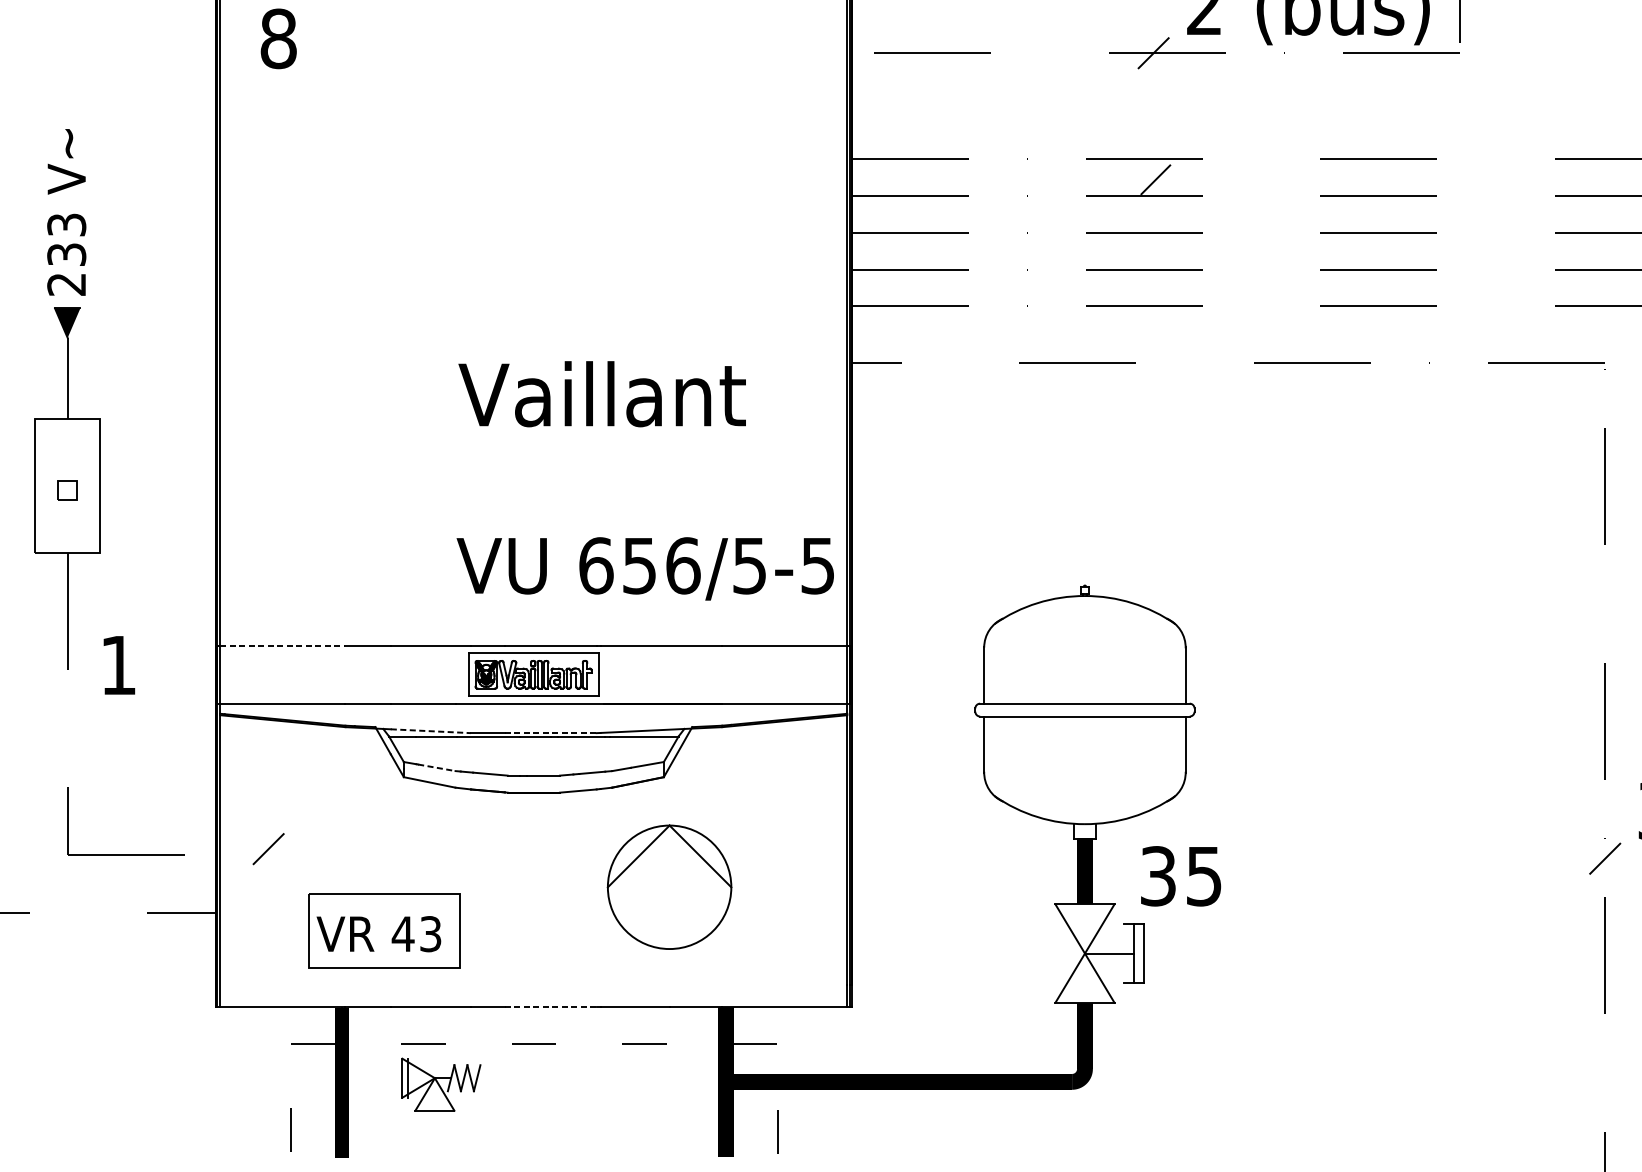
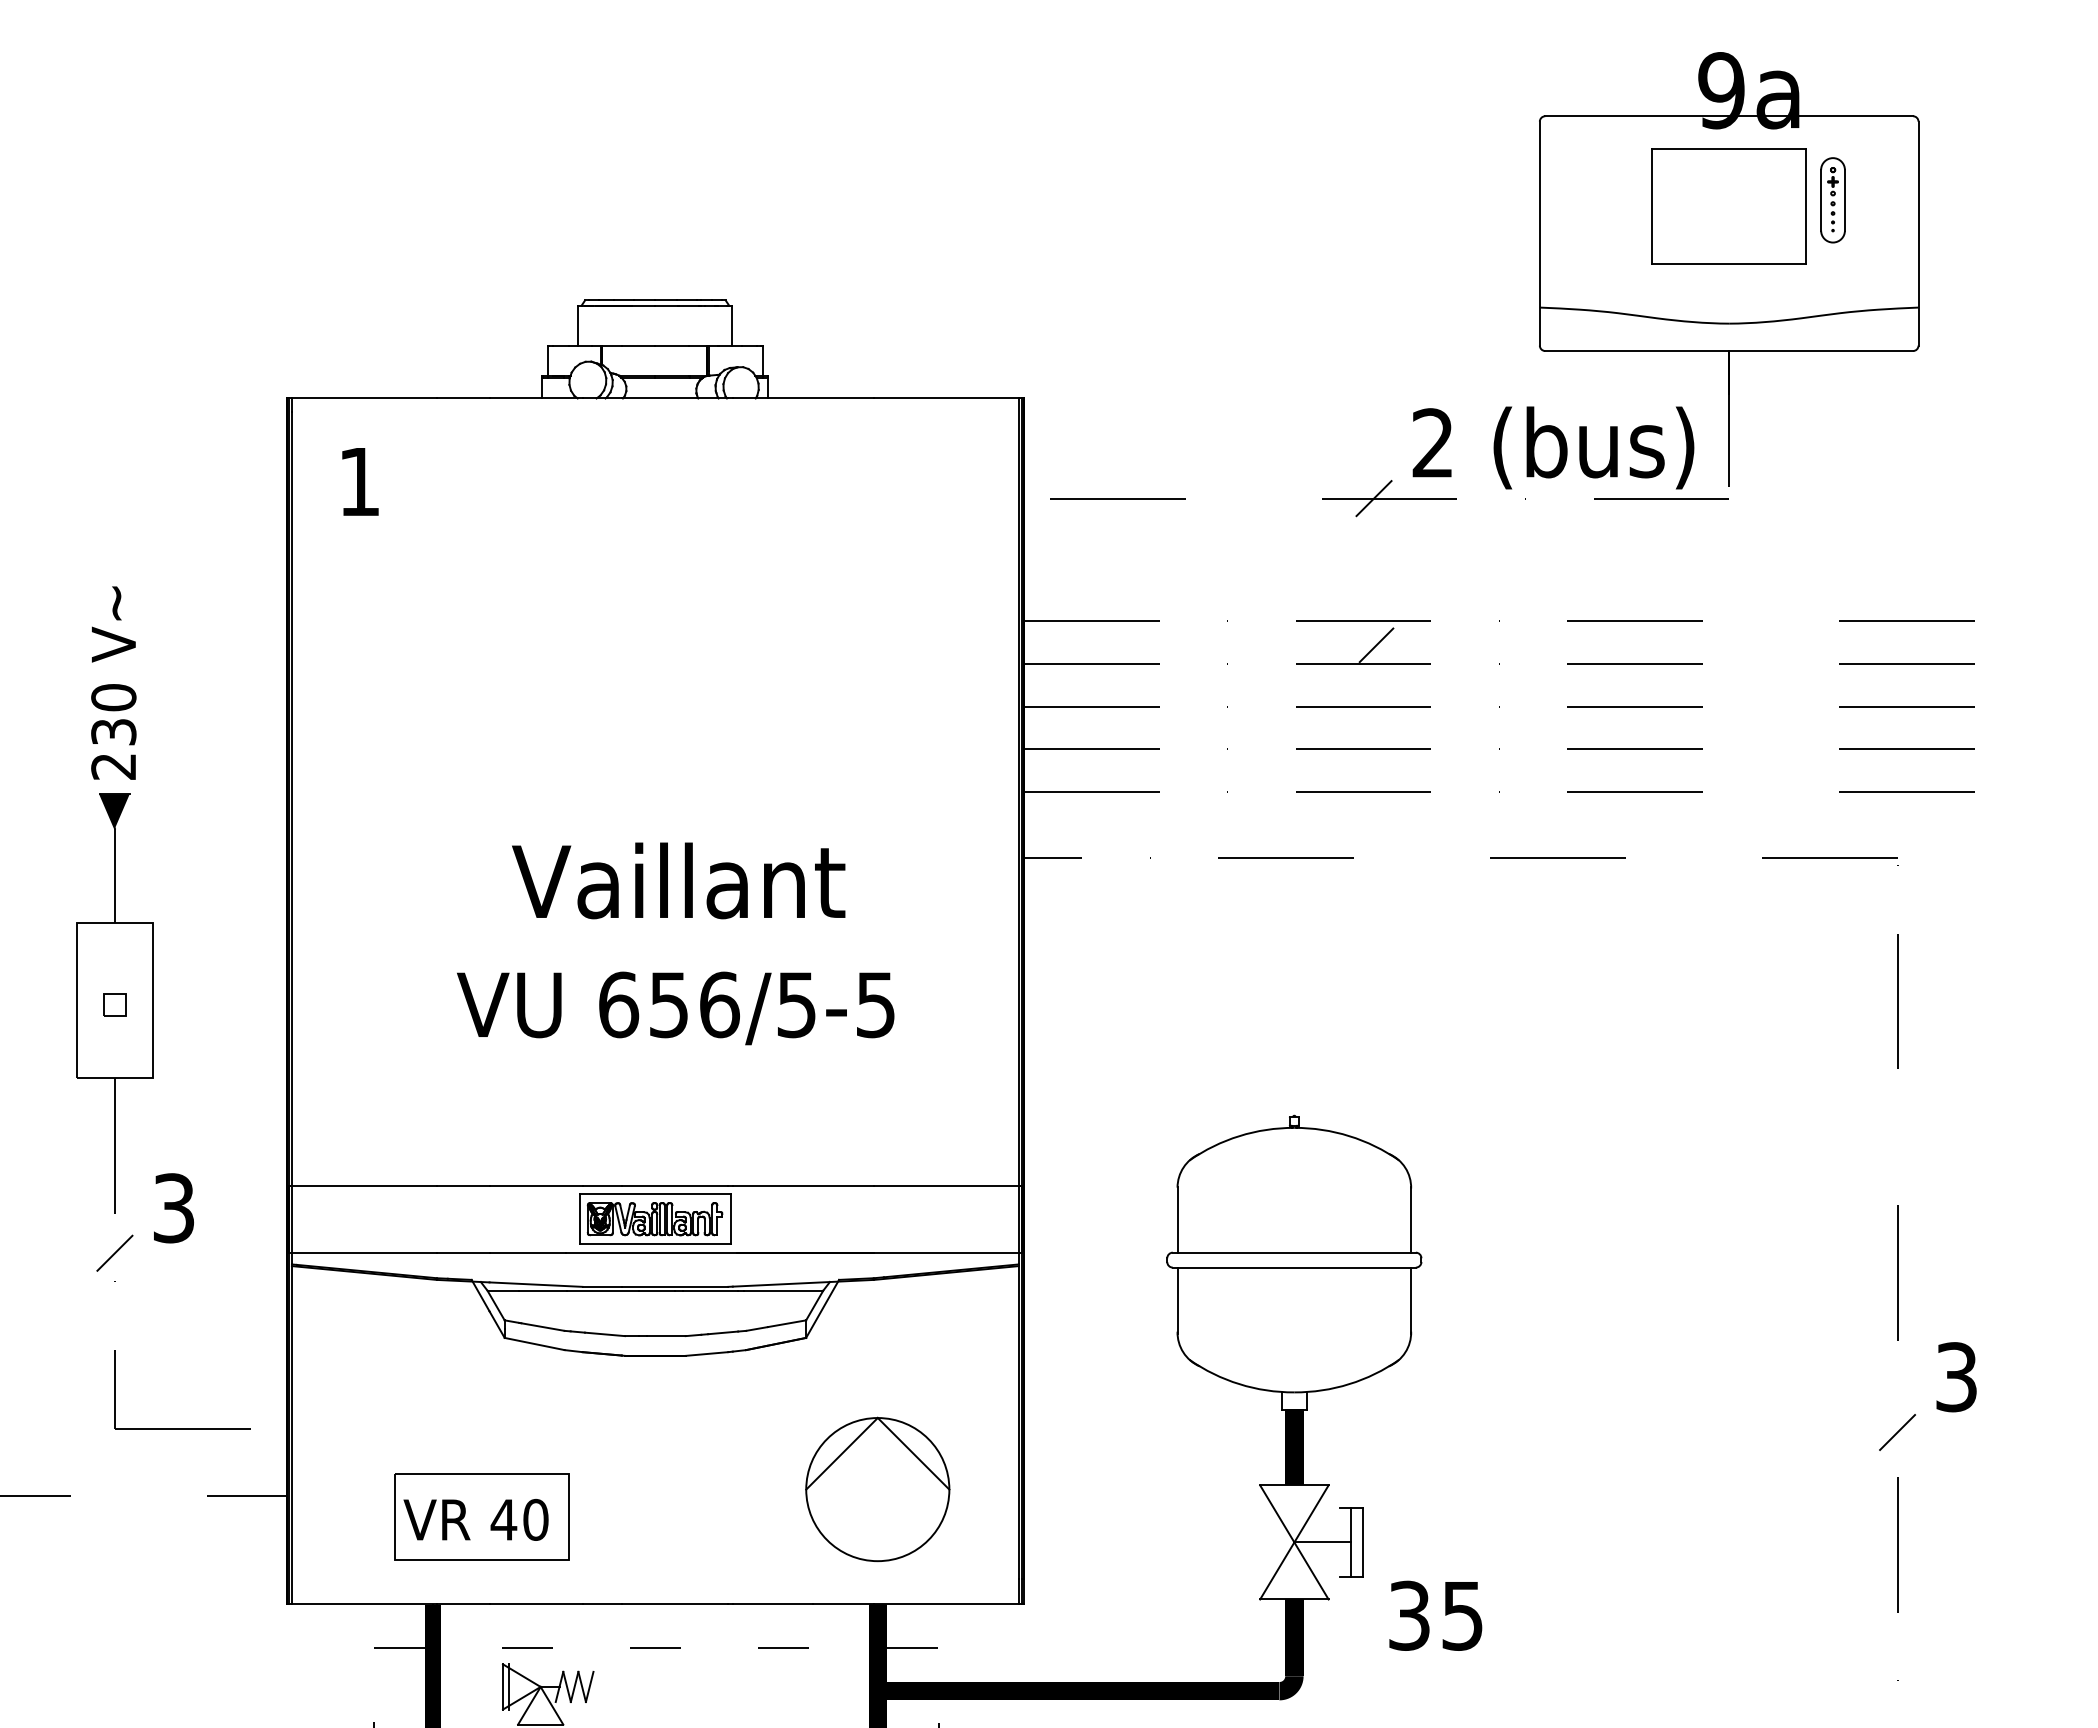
text: (278, 38) -> (359, 481), 8 -> 1
text: (66, 224) -> (113, 697), 233 -> 230
text: (602, 393) -> (678, 880), moved
text: (645, 568) -> (675, 1008), moved
line: (282, 645) -> (364, 1185), dashed -> solid
text: (119, 665) -> (174, 1208), 1 -> 3
line: (431, 731) -> (536, 1284), dashed -> solid
line: (551, 732) -> (675, 1286), dashed -> solid
line: (436, 768) -> (542, 1327), dashed -> solid
line: (268, 848) -> (114, 1252), moved
text: (1180, 876) -> (1435, 1615), moved
part: (669, 887) -> (877, 1489), moved
text: (430, 933) -> (535, 1519), 43 -> 40
line: (551, 1007) -> (675, 1604), dashed -> solid

